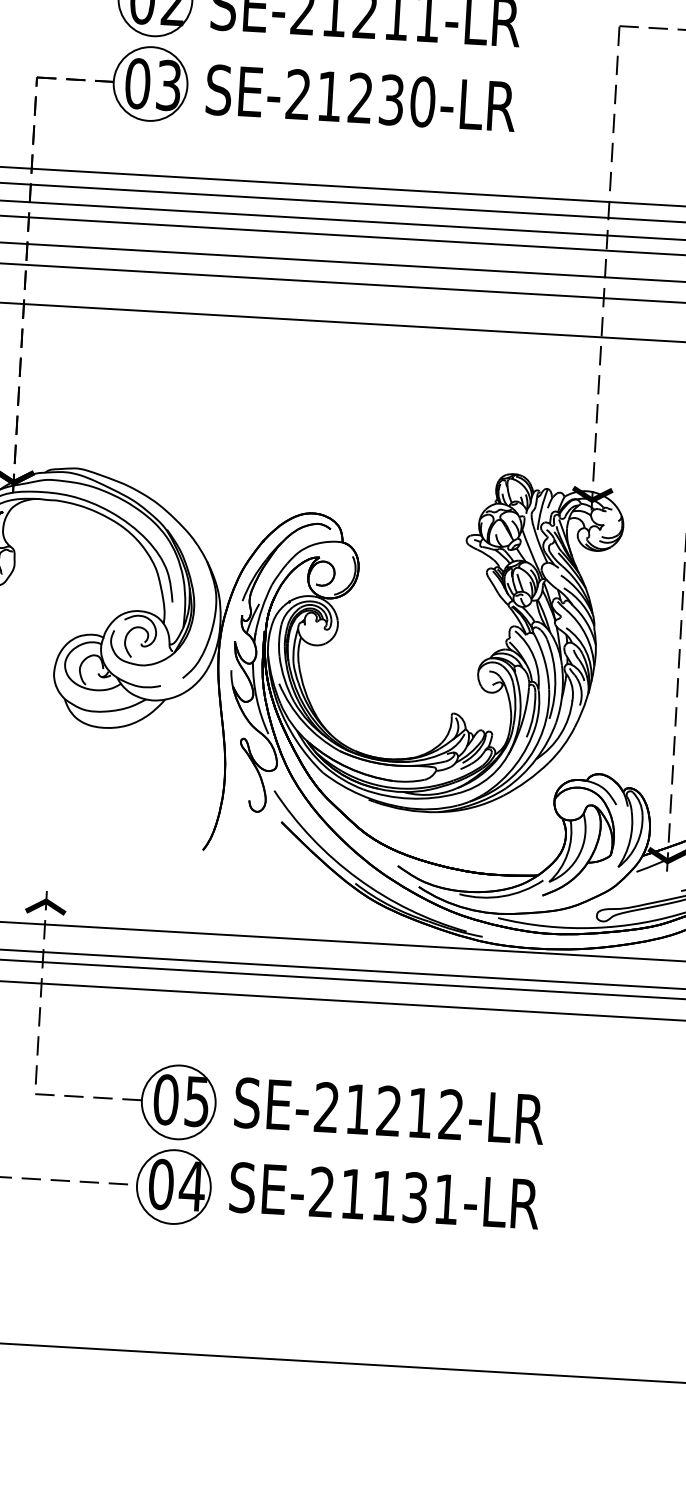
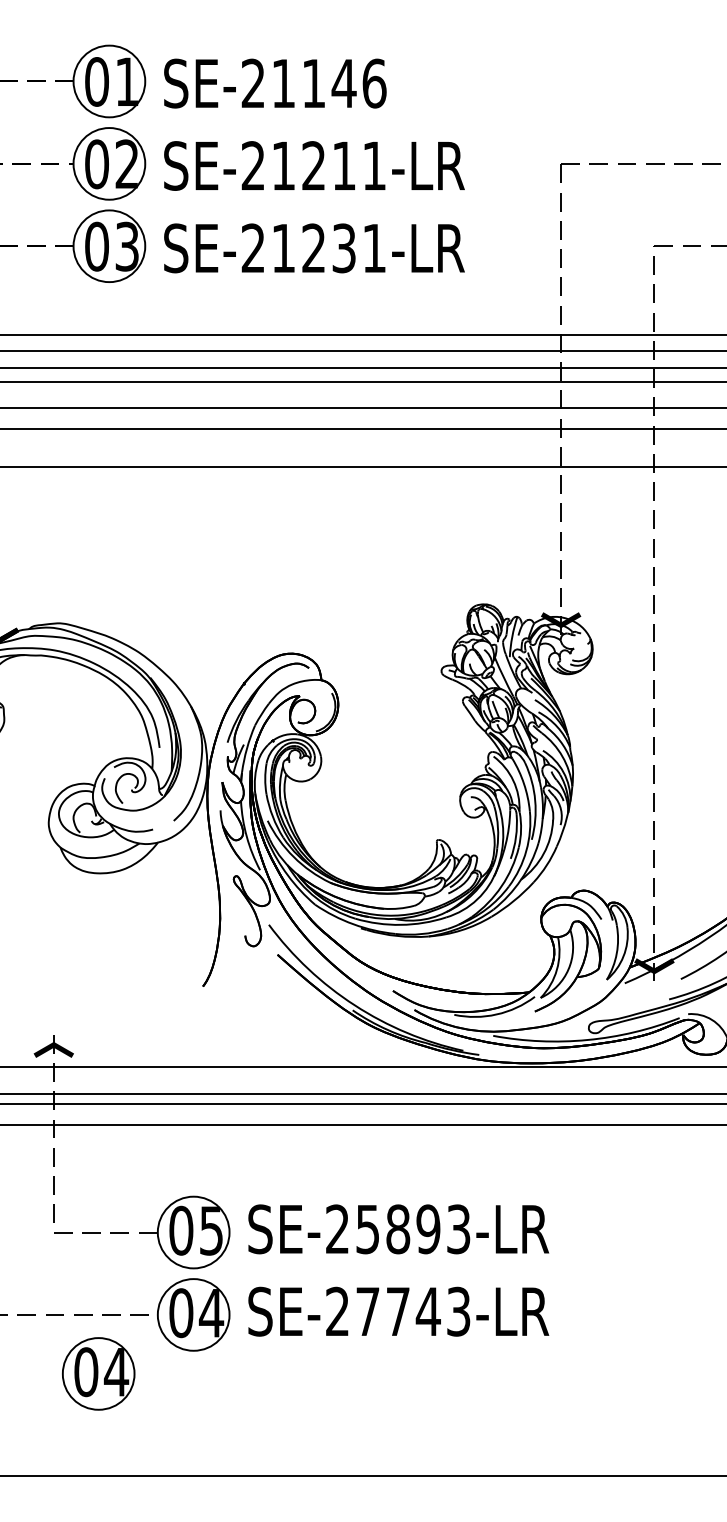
text: (422, 102) -> (374, 248), SE-21230-LR -> SE-21231-LR
text: (404, 1112) -> (413, 1229), SE-21212-LR -> SE-25893-LR
text: (399, 1196) -> (413, 1311), SE-21131-LR -> SE-27743-LR
part: (72, 1241) -> (98, 1373), added

